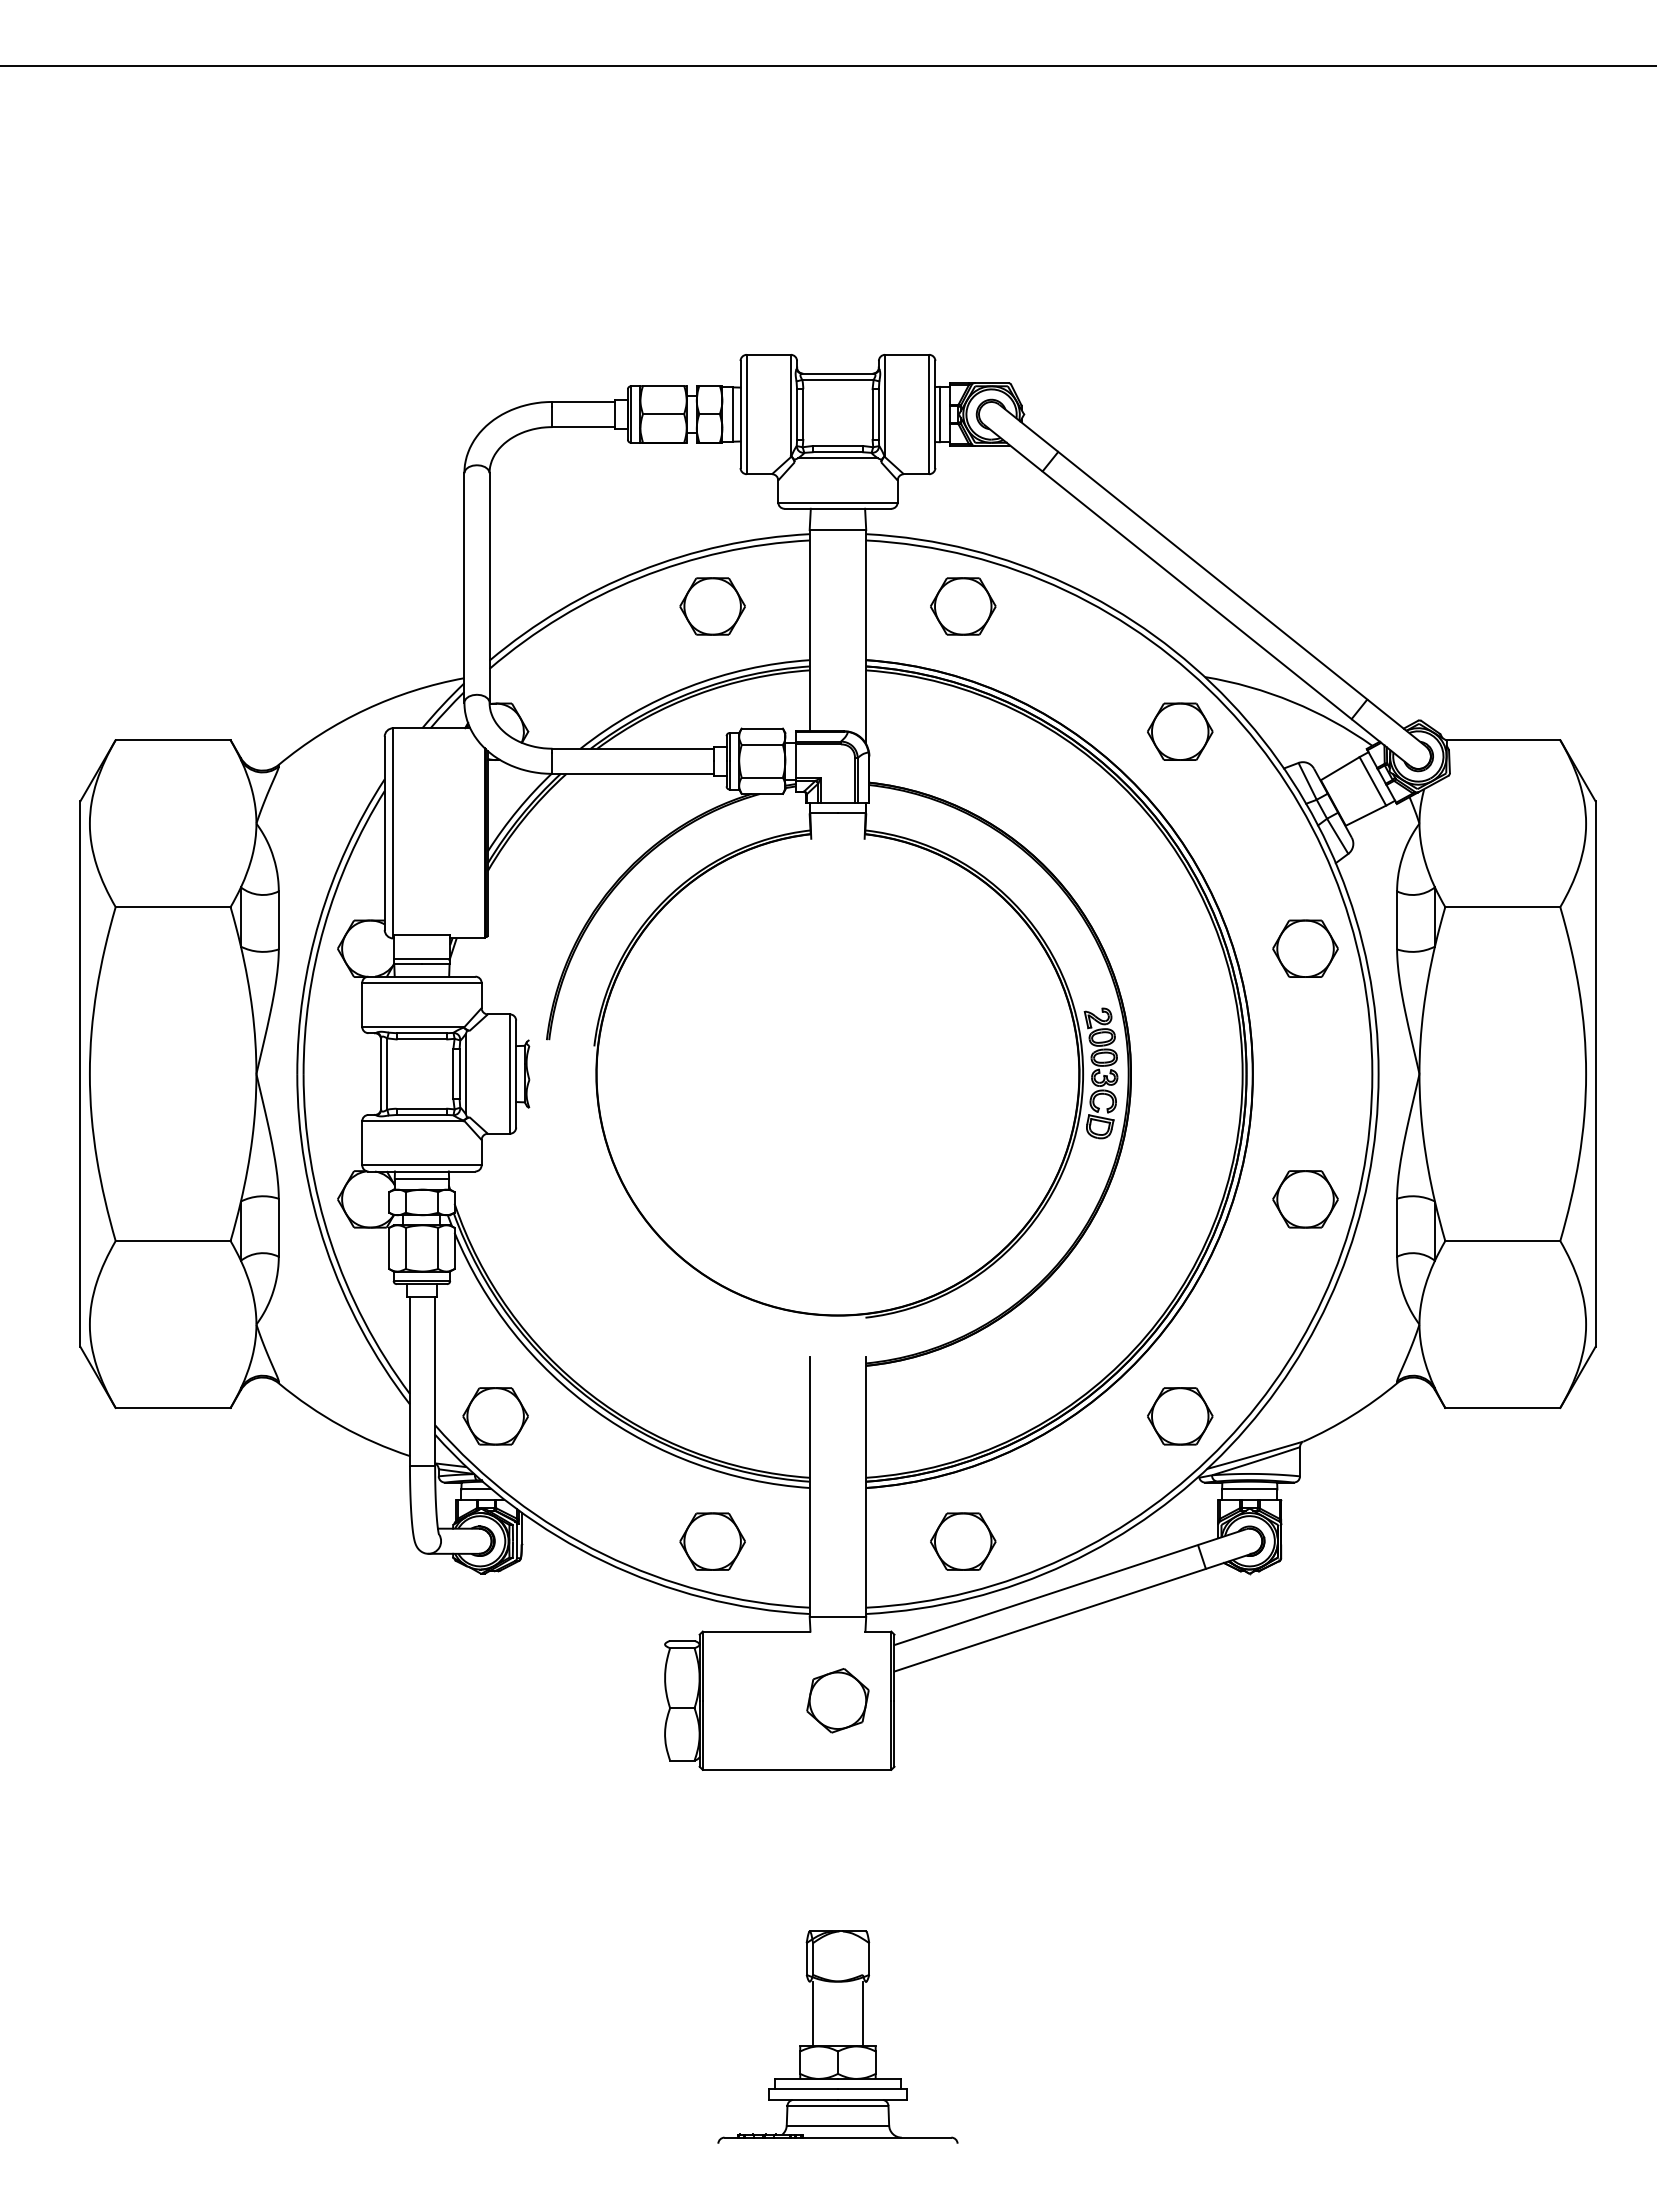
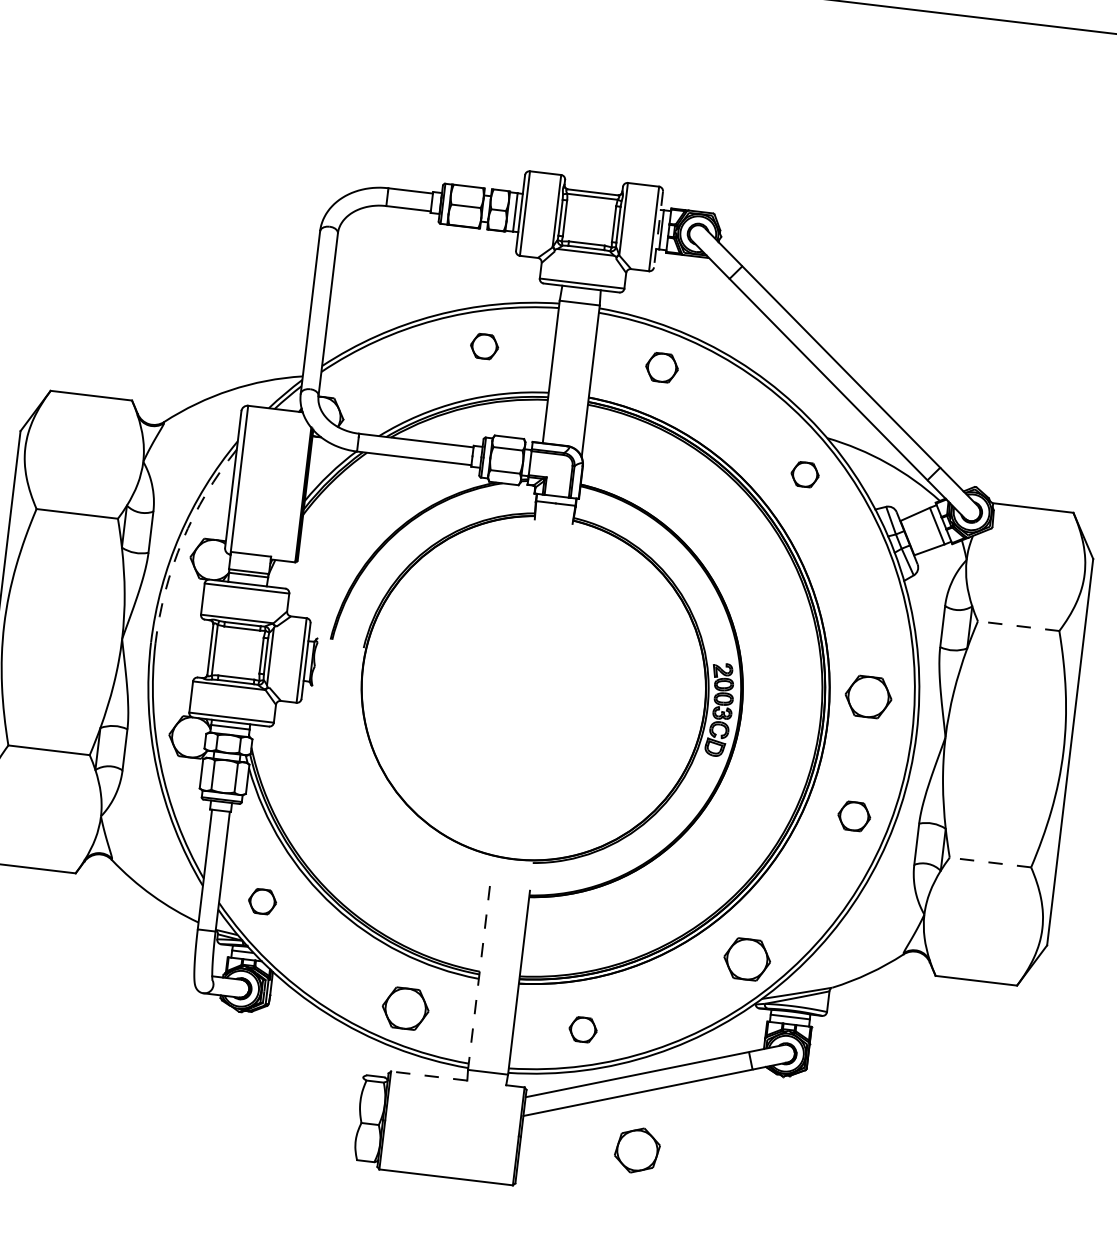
line: (935, 415) -> (658, 230), solid -> dashed
part: (712, 606) -> (484, 346), size x0.6
part: (963, 606) -> (662, 367), size x0.7
part: (1180, 731) -> (805, 474), size x0.6
line: (1502, 907) -> (1018, 626), solid -> dashed
arc: (324, 926) -> (182, 540), solid -> dashed
part: (1305, 948) -> (868, 696), moved
part: (1305, 1199) -> (854, 816), size x0.7
line: (1502, 1241) -> (990, 862), solid -> dashed
part: (495, 1416) -> (262, 901), size x0.6
line: (809, 1486) -> (478, 977), solid -> dashed
part: (963, 1541) -> (583, 1029), size x0.6
line: (756, 1631) -> (429, 1075), solid -> dashed
part: (837, 1700) -> (637, 1150), moved

